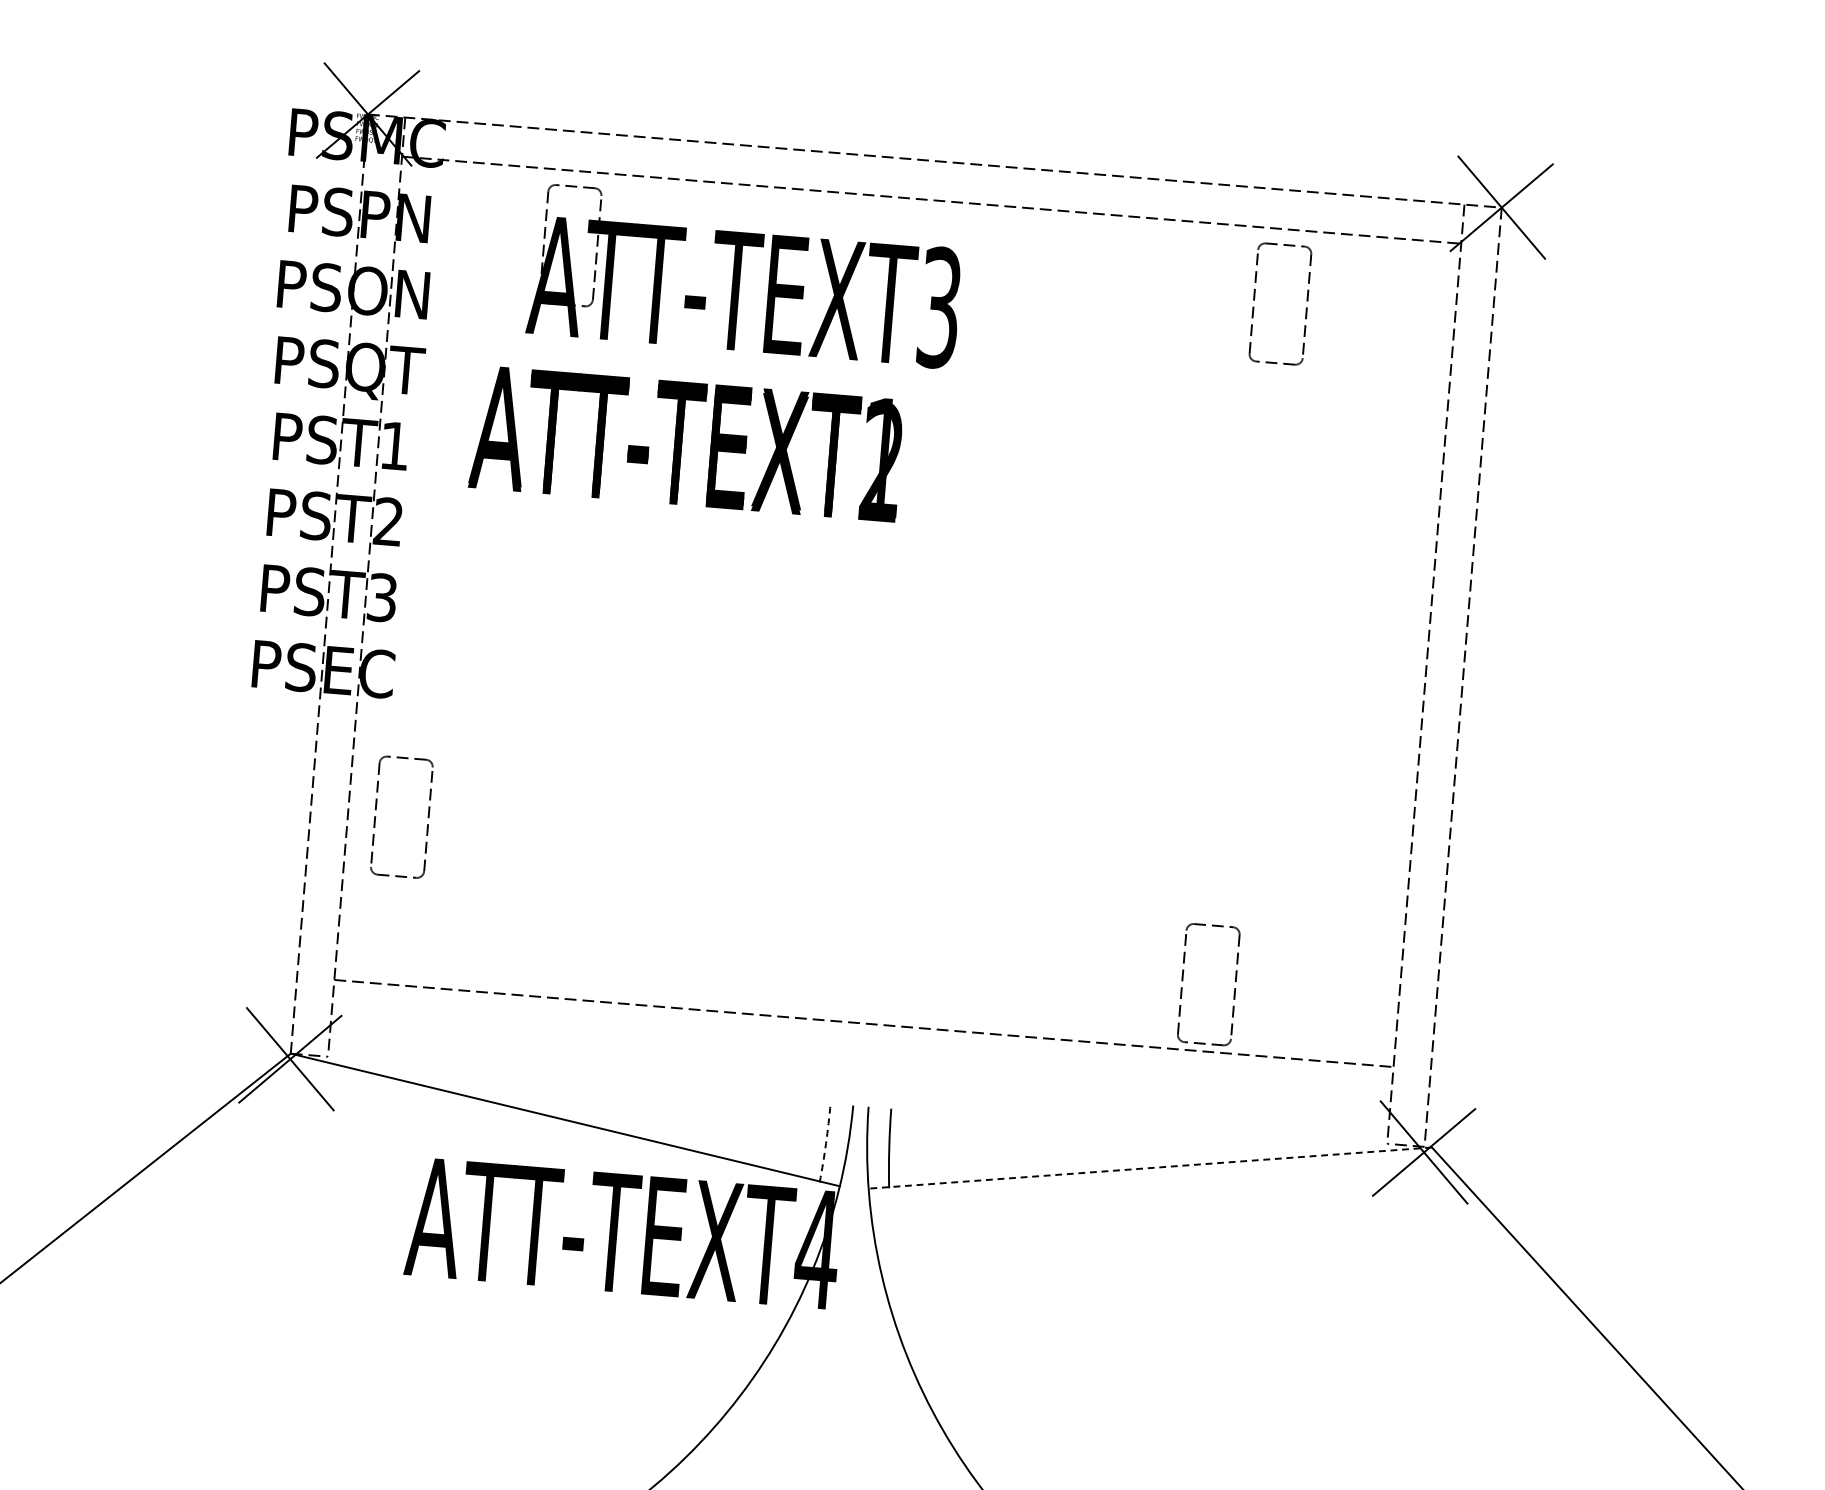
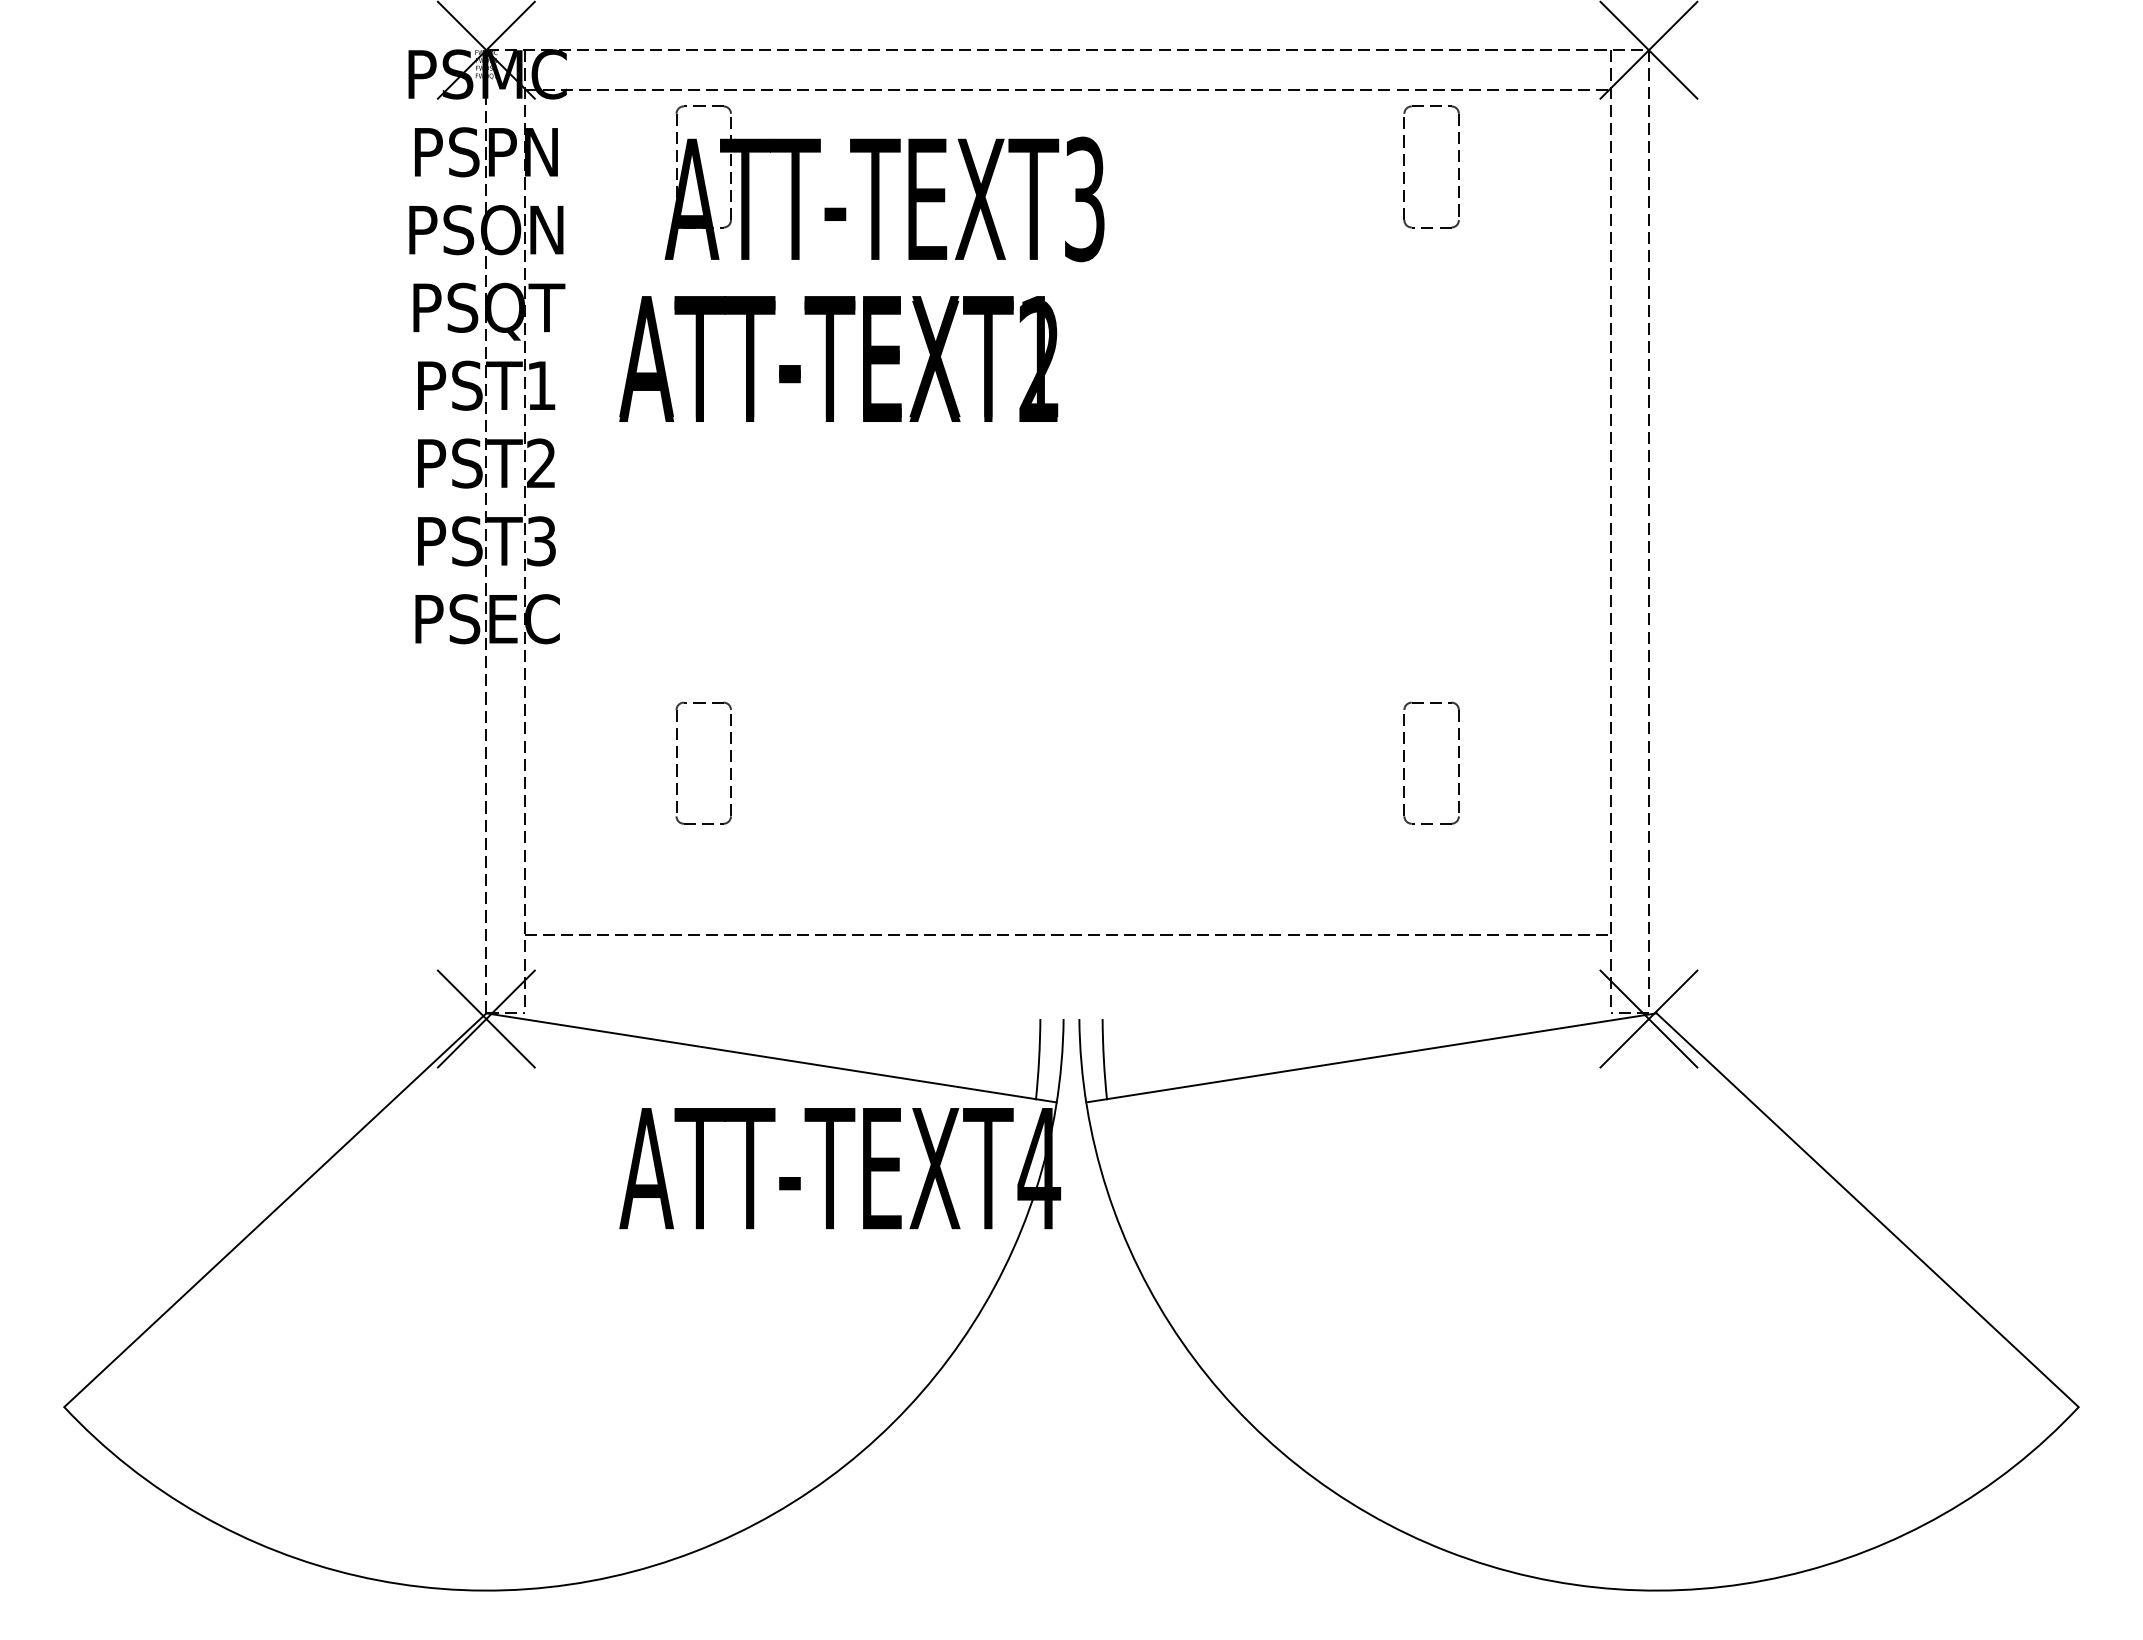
part: (376, 816) -> (677, 764), moved
part: (1182, 980) -> (1404, 761), moved
arc: (826, 1143) -> (1039, 1059), dashed -> solid
line: (1150, 1167) -> (1371, 1057), dashed -> solid

